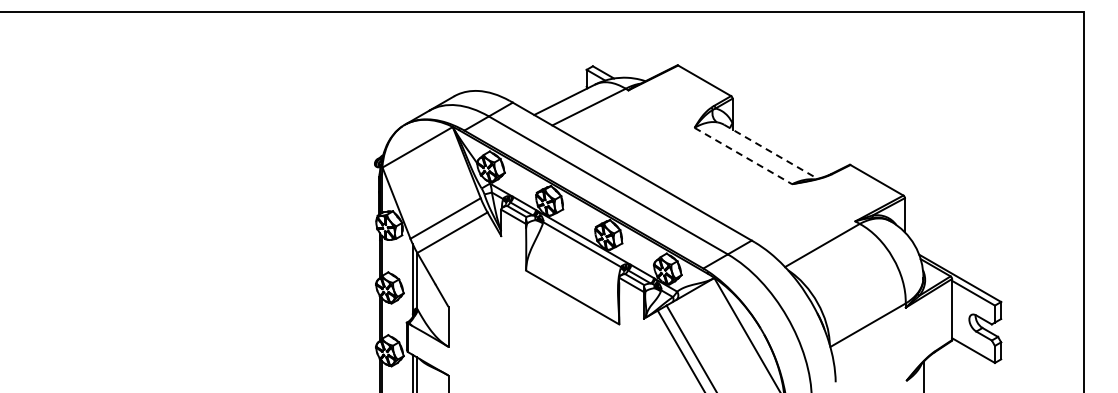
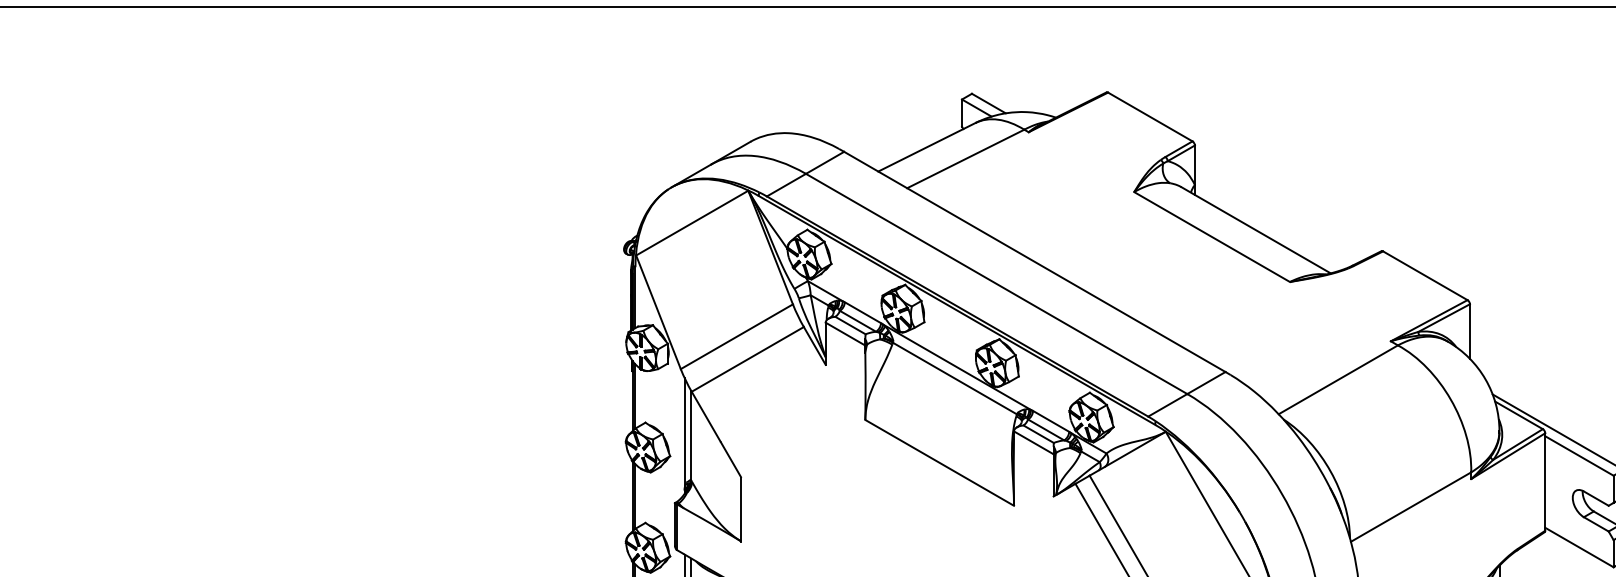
line: (770, 151) -> (1255, 229), dashed -> solid
line: (743, 156) -> (1212, 237), dashed -> solid

